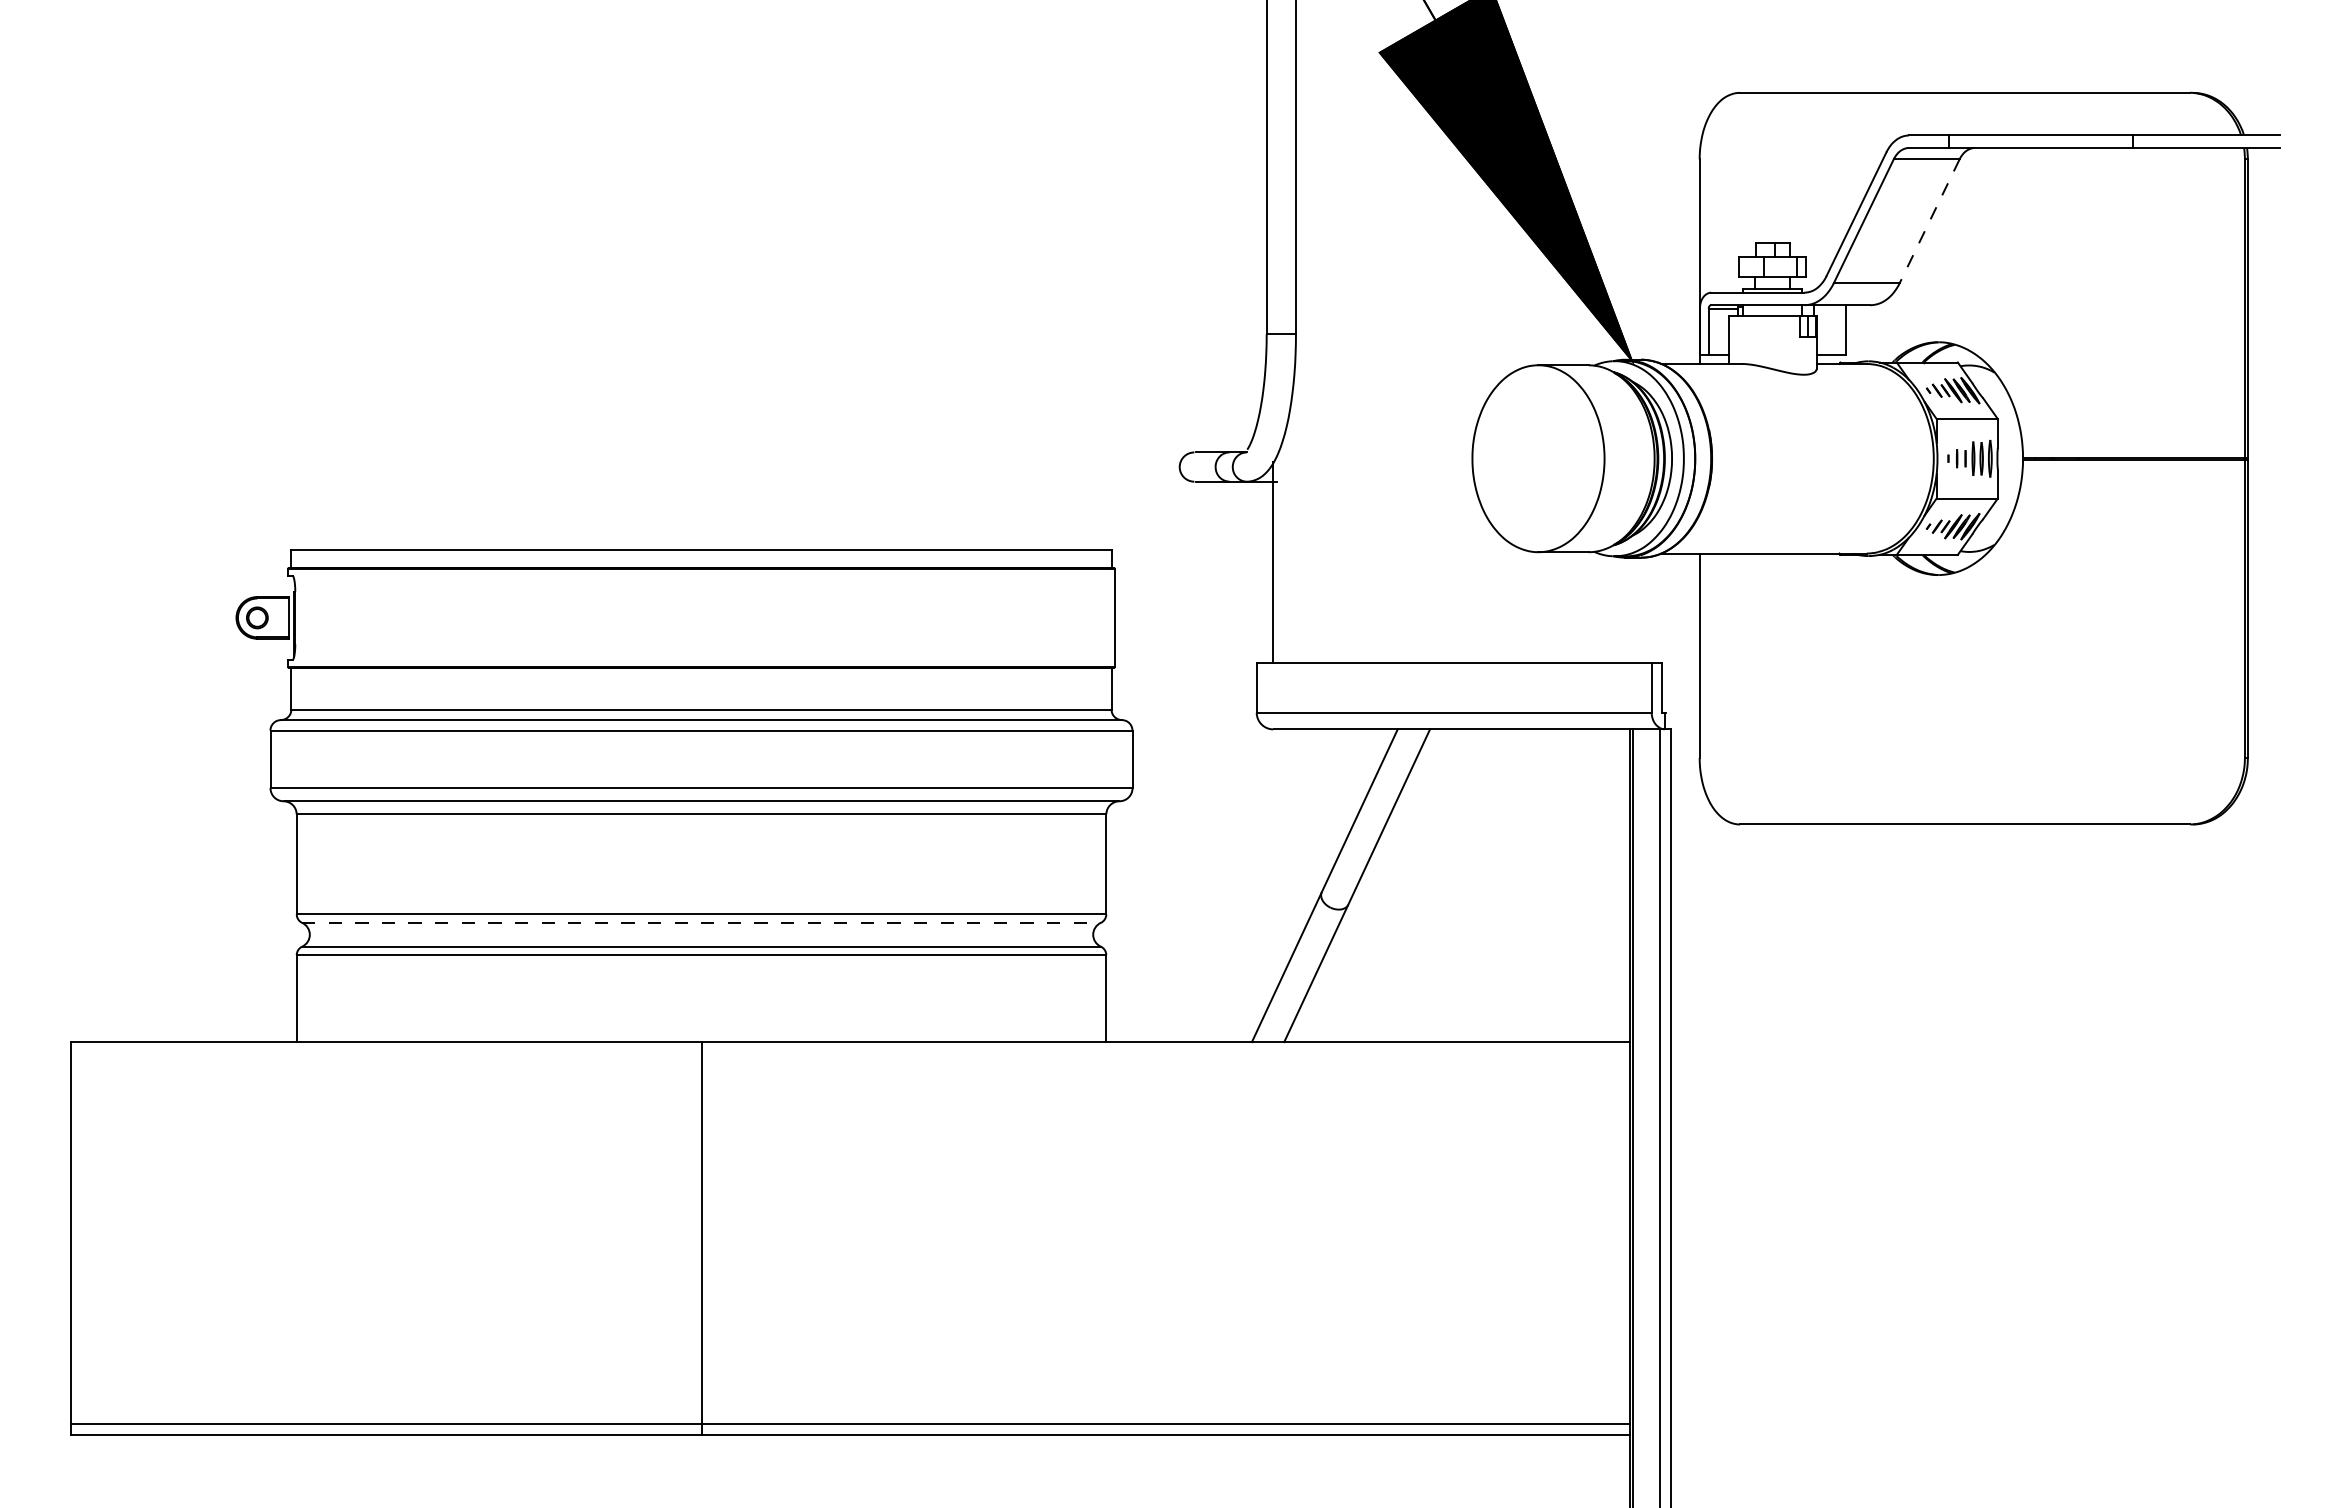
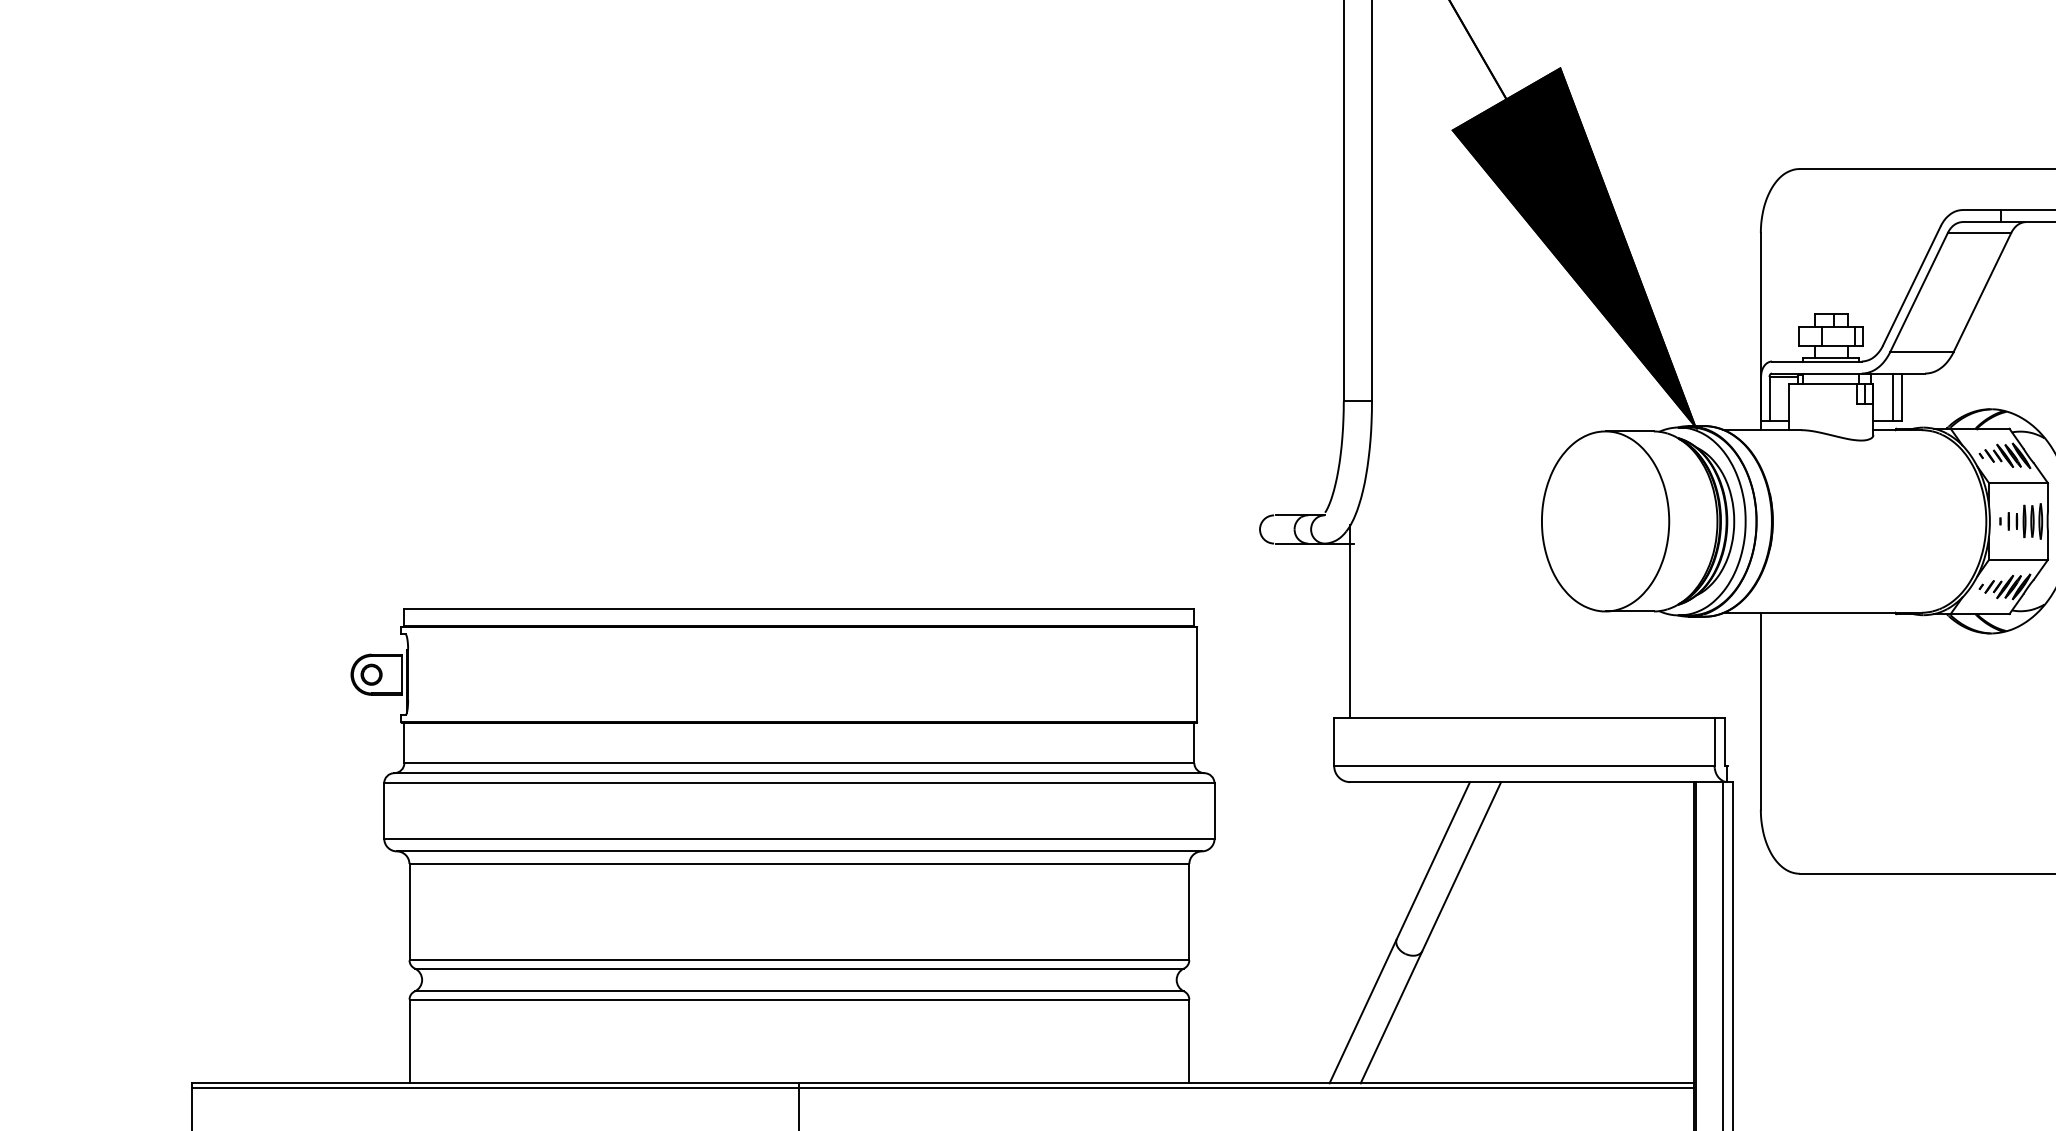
line: (1929, 221) -> (1982, 292), dashed -> solid
line: (1836, 329) -> (1892, 396), added
line: (701, 922) -> (799, 968), dashed -> solid
line: (849, 1047) -> (941, 1088), added

